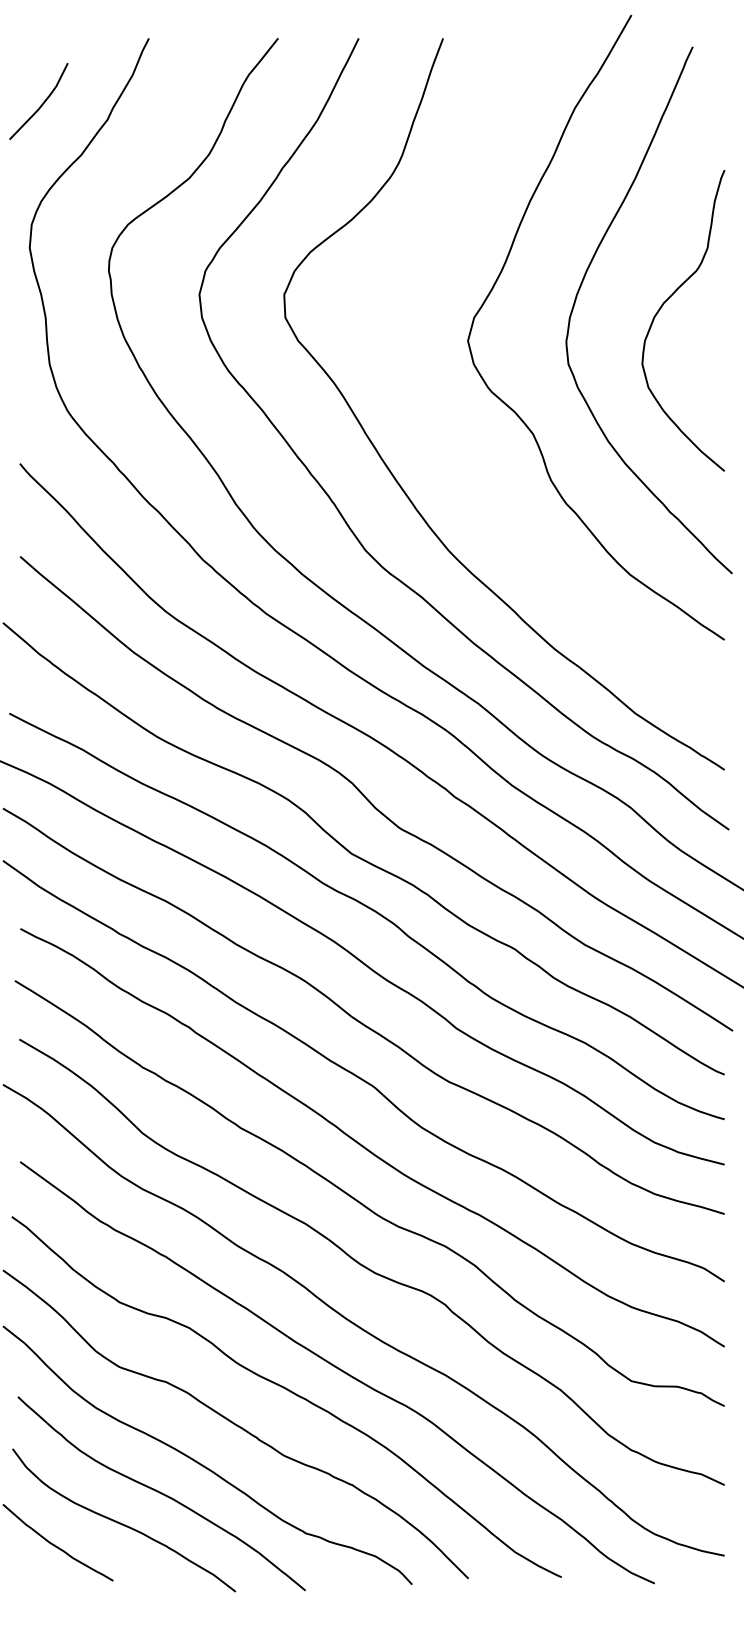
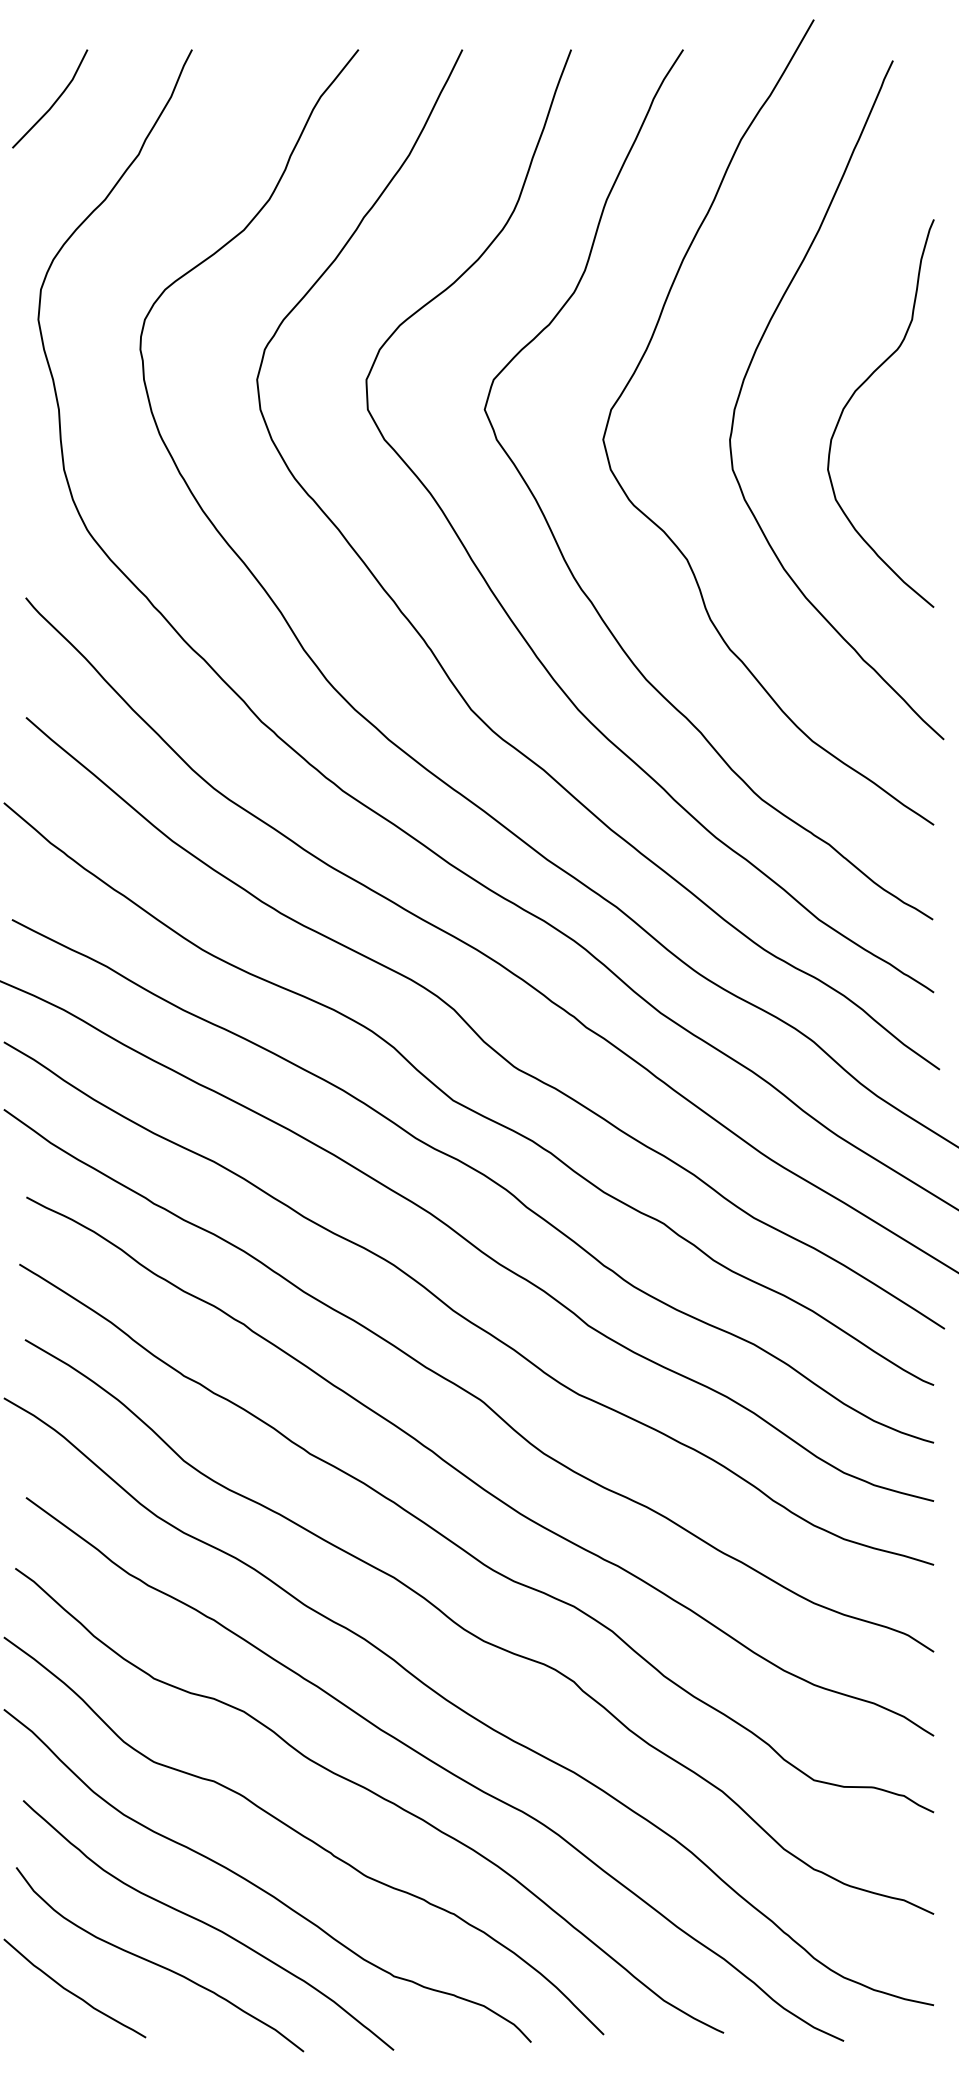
line: (42, 103) -> (54, 101), moved
curve: (436, 428) -> (562, 552), added

